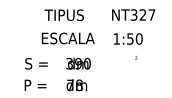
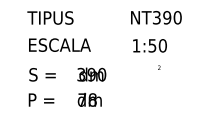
text: (63, 14) -> (49, 17), moved
text: (147, 14) -> (172, 17), NT327 -> NT390
text: (67, 38) -> (58, 45), moved

